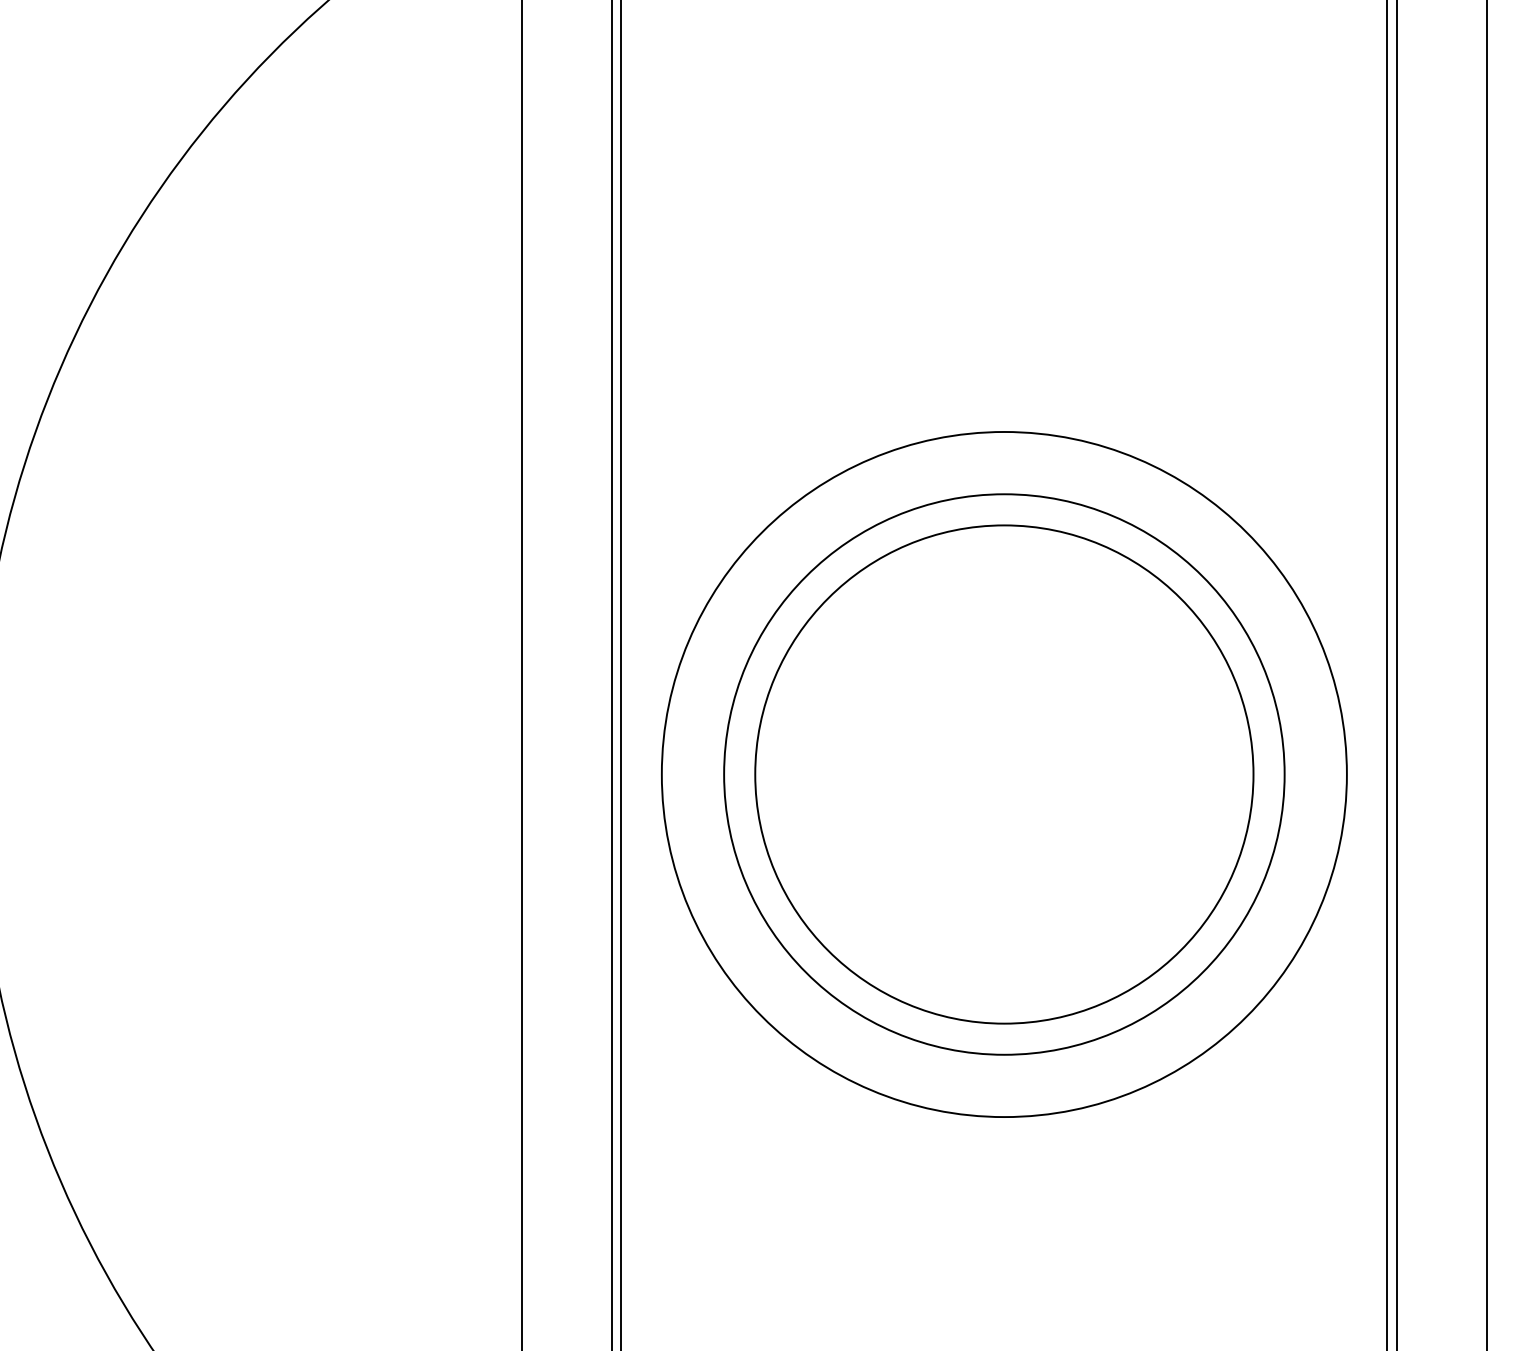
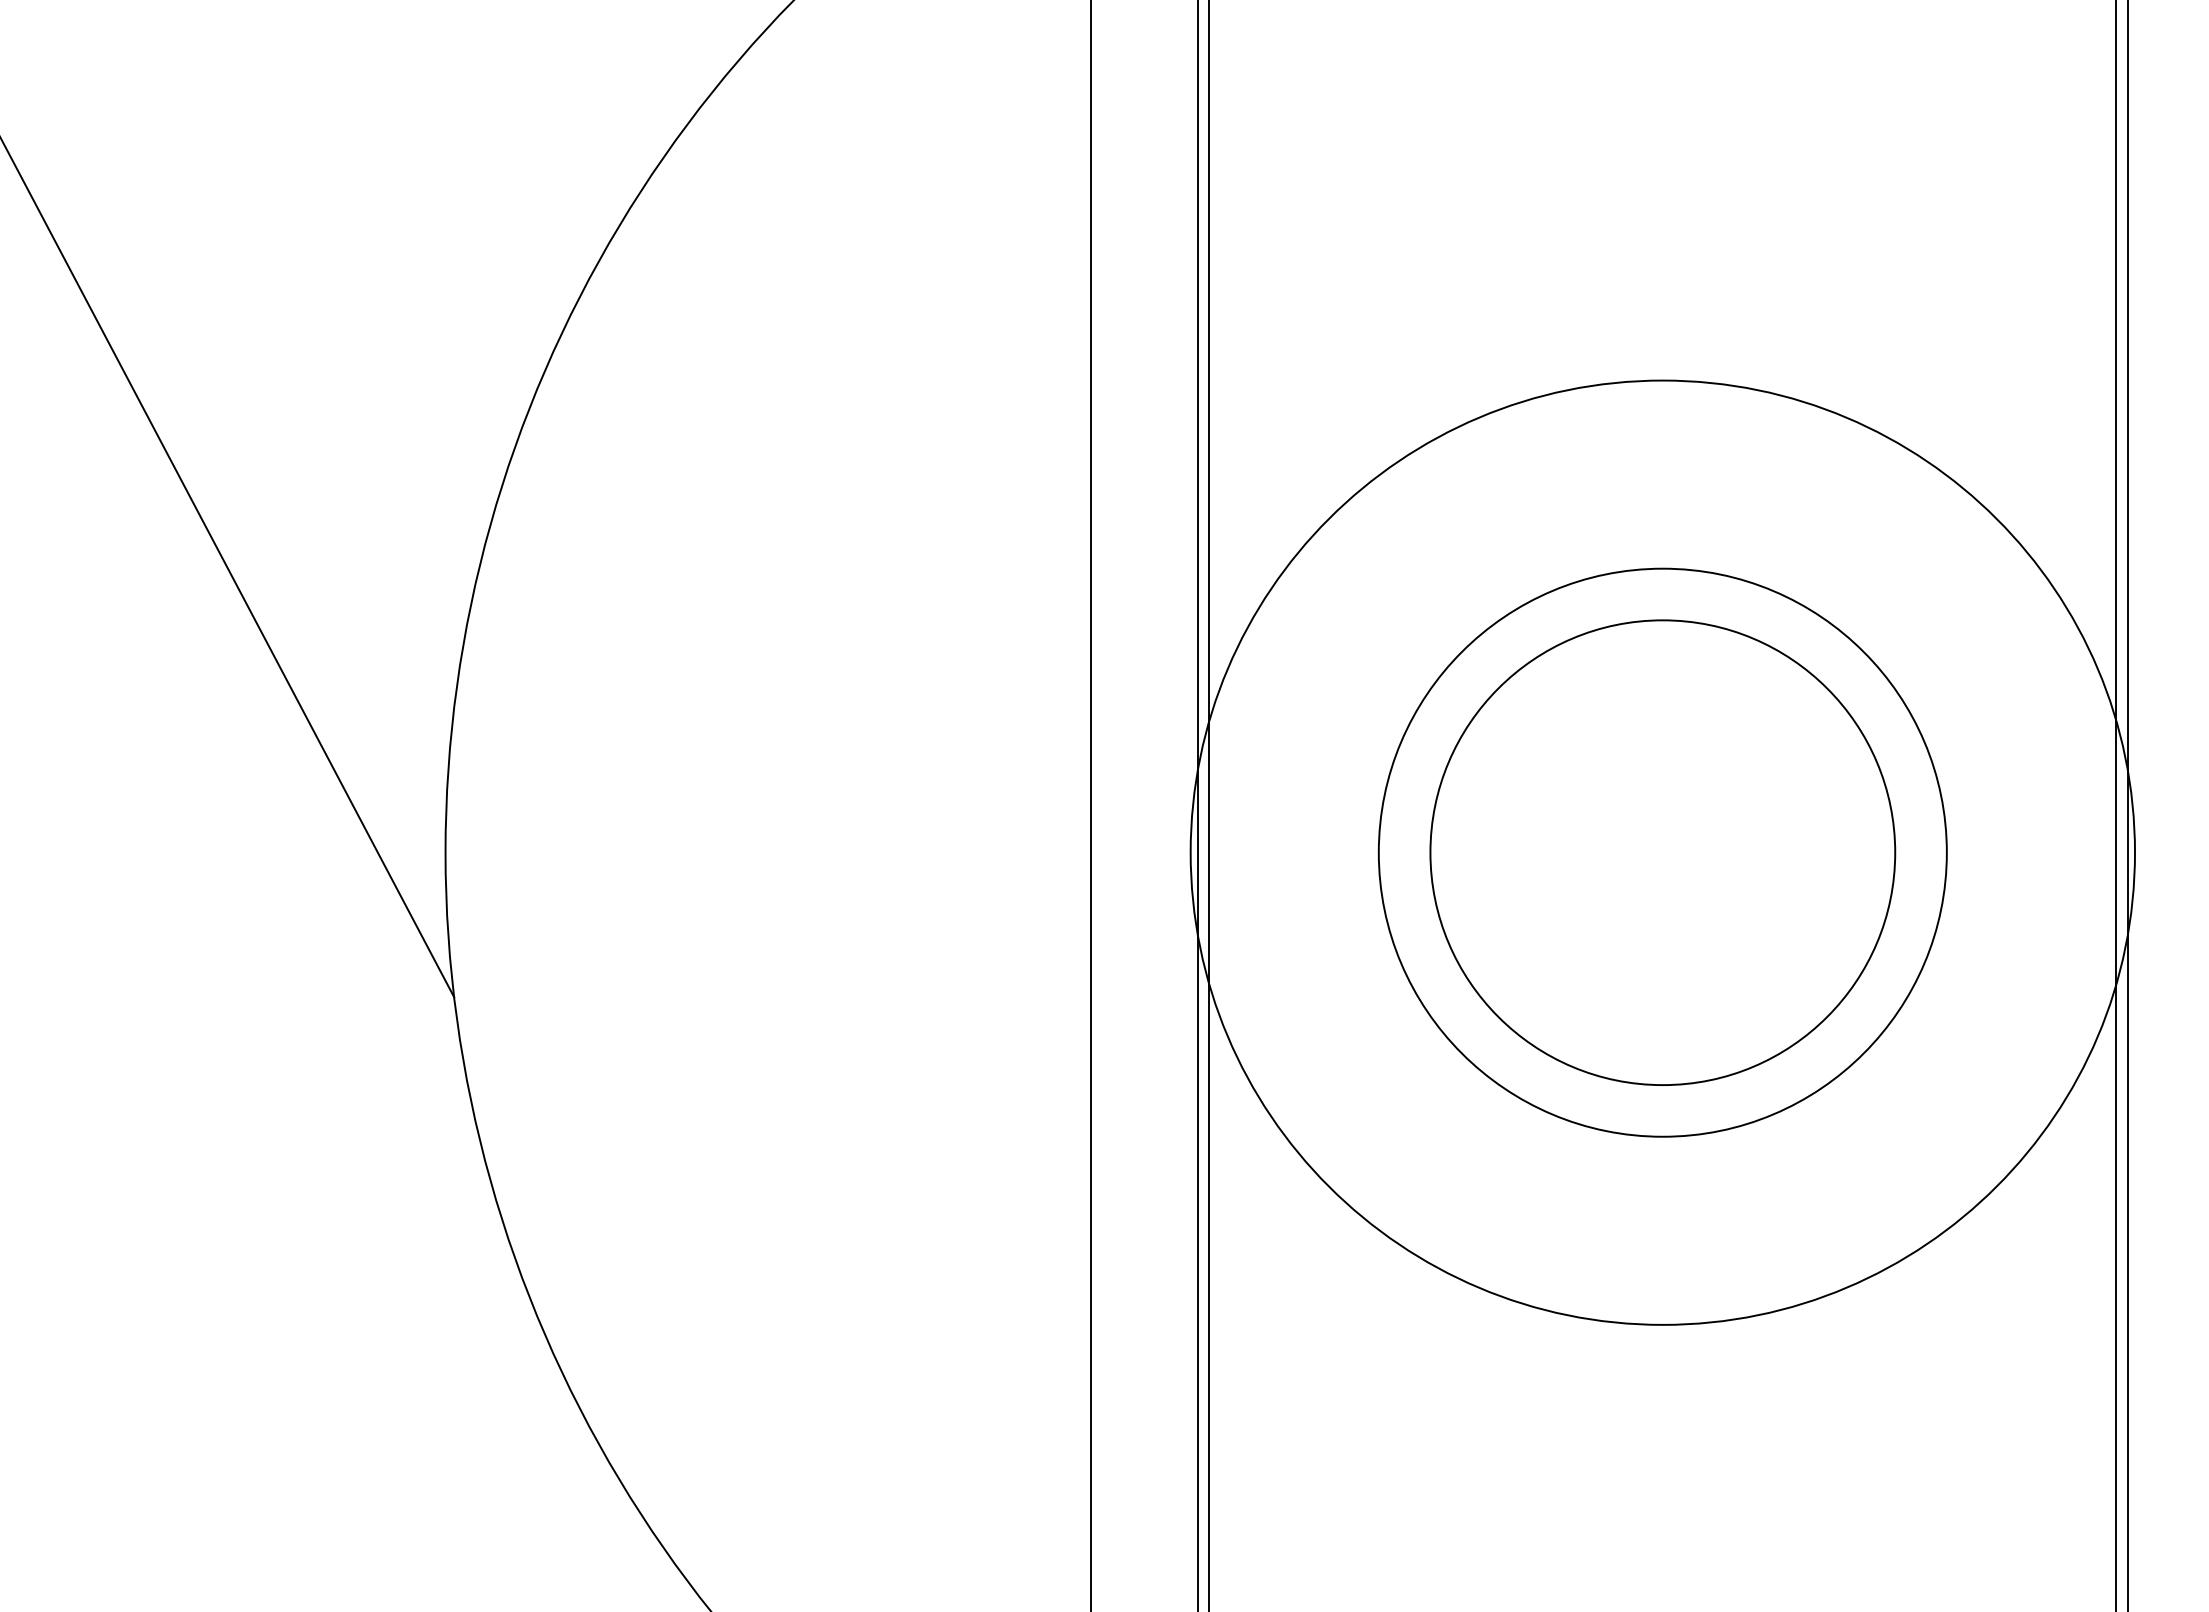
circle: (1004, 774) -> (1662, 852), size x0.7
circle: (1004, 774) -> (1662, 852), size x0.7
circle: (1004, 774) -> (1662, 852), size x1.6

